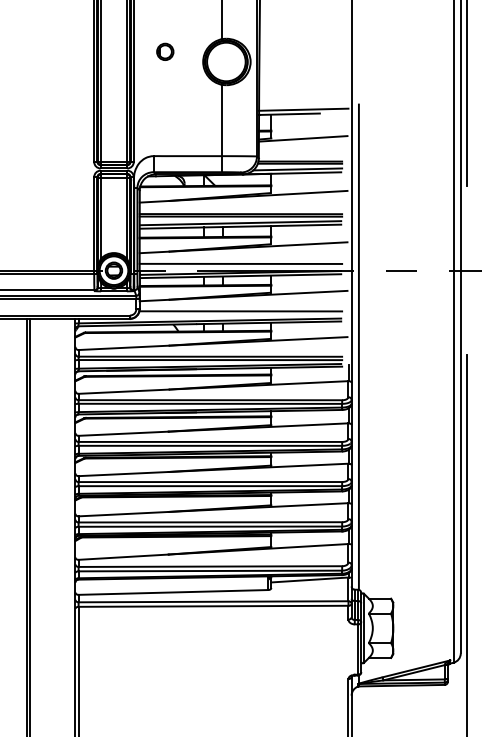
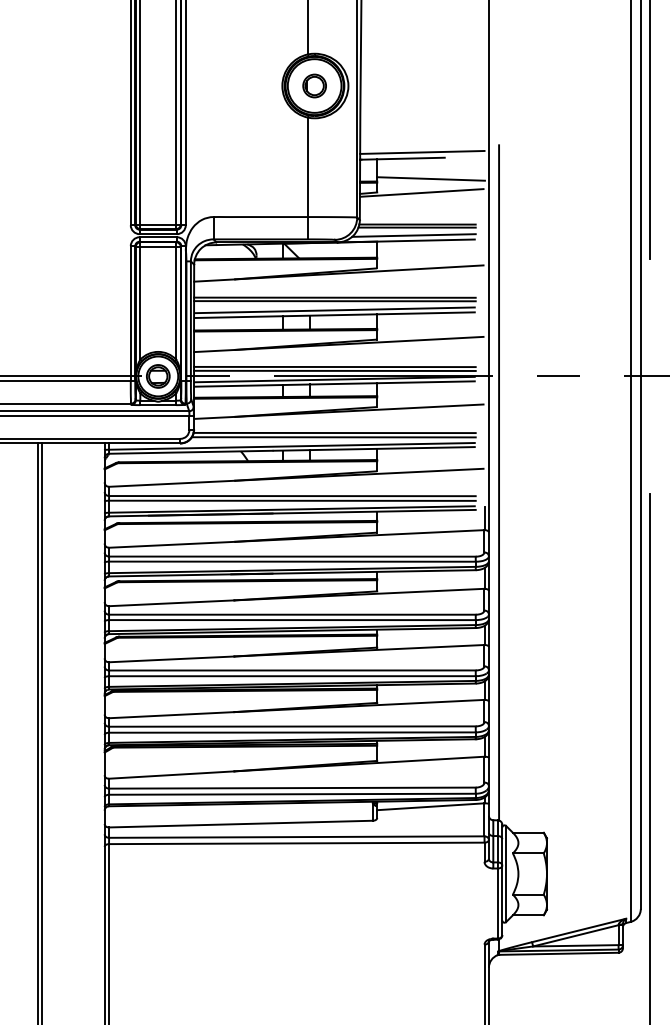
part: (165, 51) -> (314, 85), moved
line: (309, 128) -> (430, 178), added
line: (240, 266) -> (334, 370), added
line: (239, 314) -> (333, 437), added

